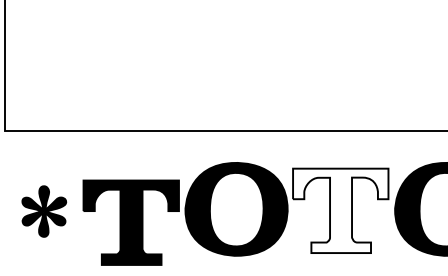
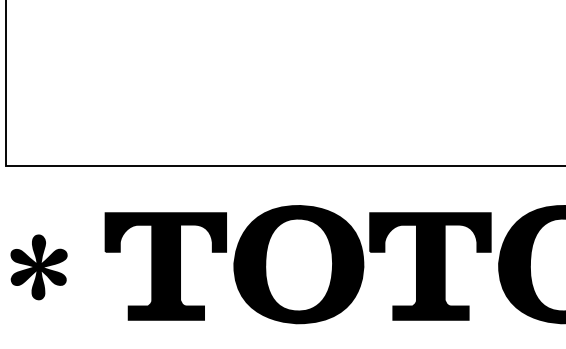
fill: (340, 210) -> (430, 266), added
part: (43, 211) -> (38, 267), moved
part: (130, 222) -> (165, 266), moved

